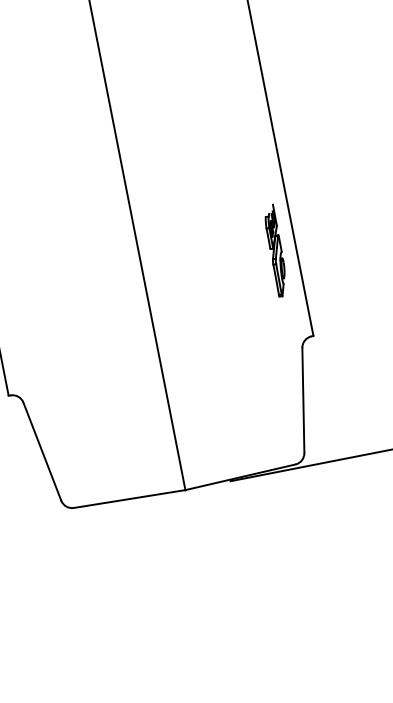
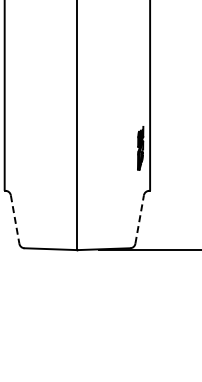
line: (302, 400) -> (139, 219), solid -> dashed
line: (43, 451) -> (15, 219), solid -> dashed

